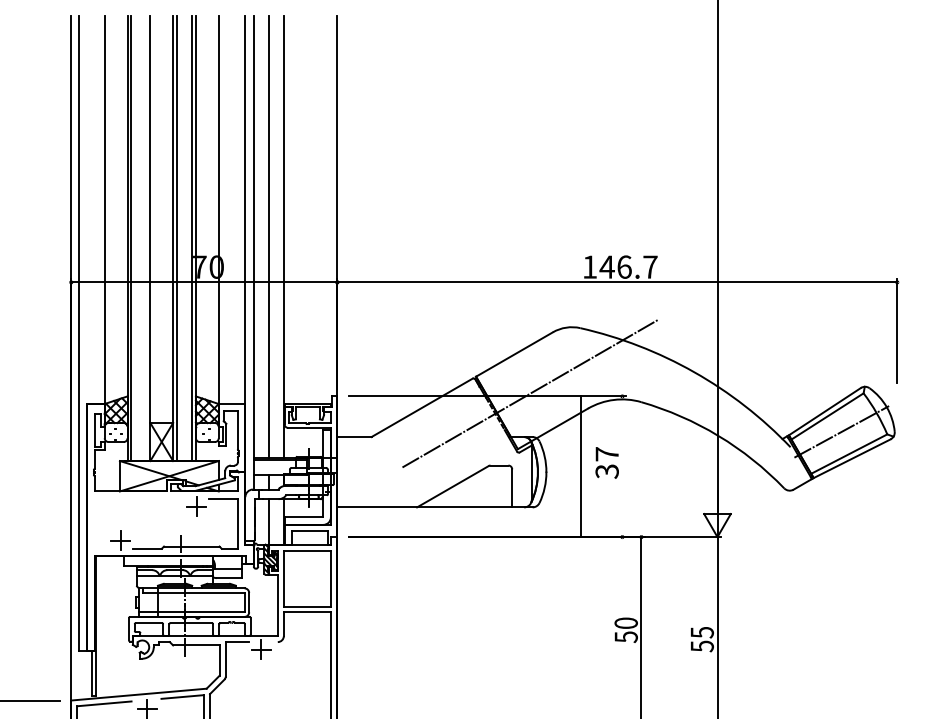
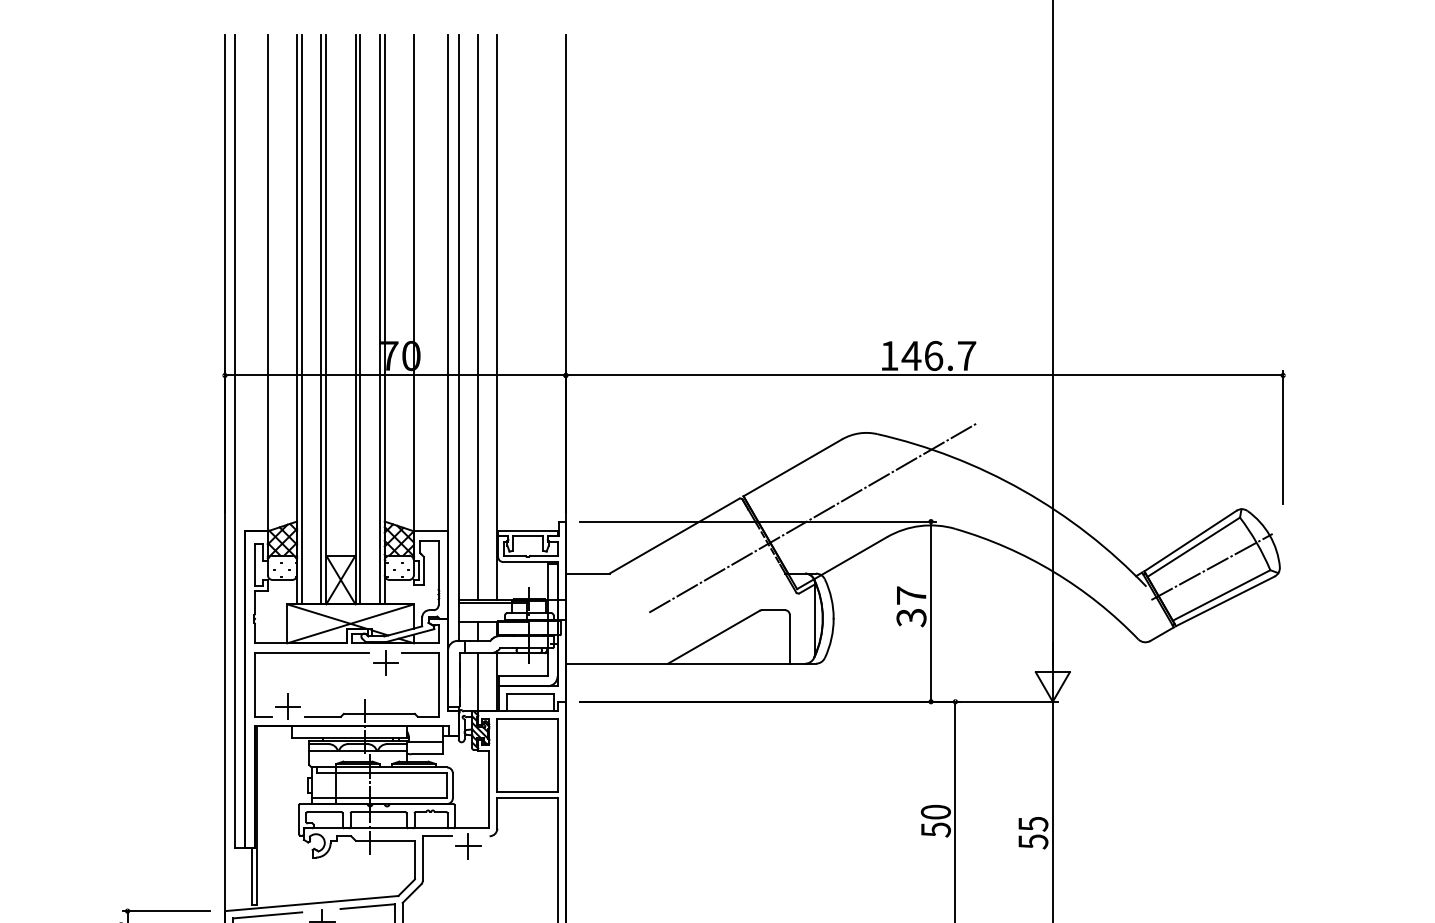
line: (146, 238) -> (321, 319), added
line: (581, 466) -> (931, 611), moved
part: (138, 499) -> (311, 653), added

